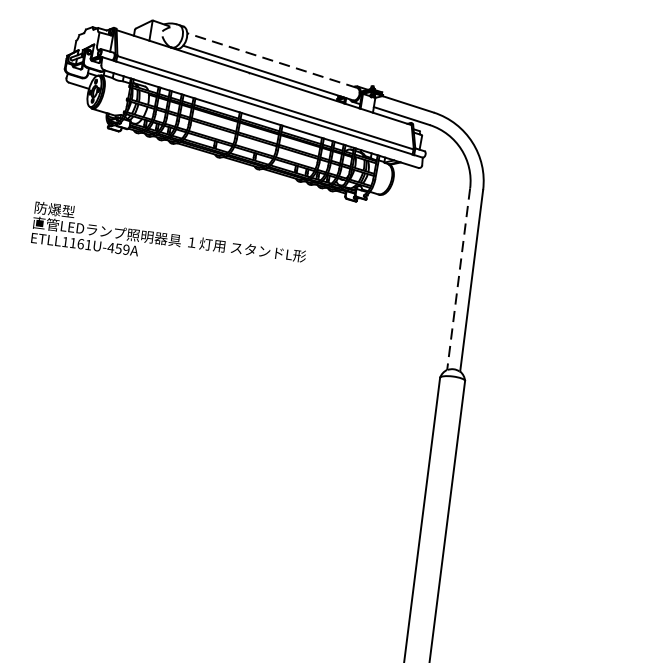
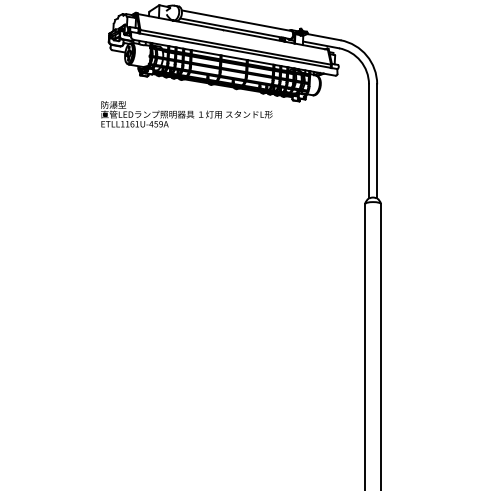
line: (272, 60) -> (236, 20), dashed -> solid
text: (168, 239) -> (186, 114), moved
line: (457, 279) -> (368, 141), dashed -> solid

